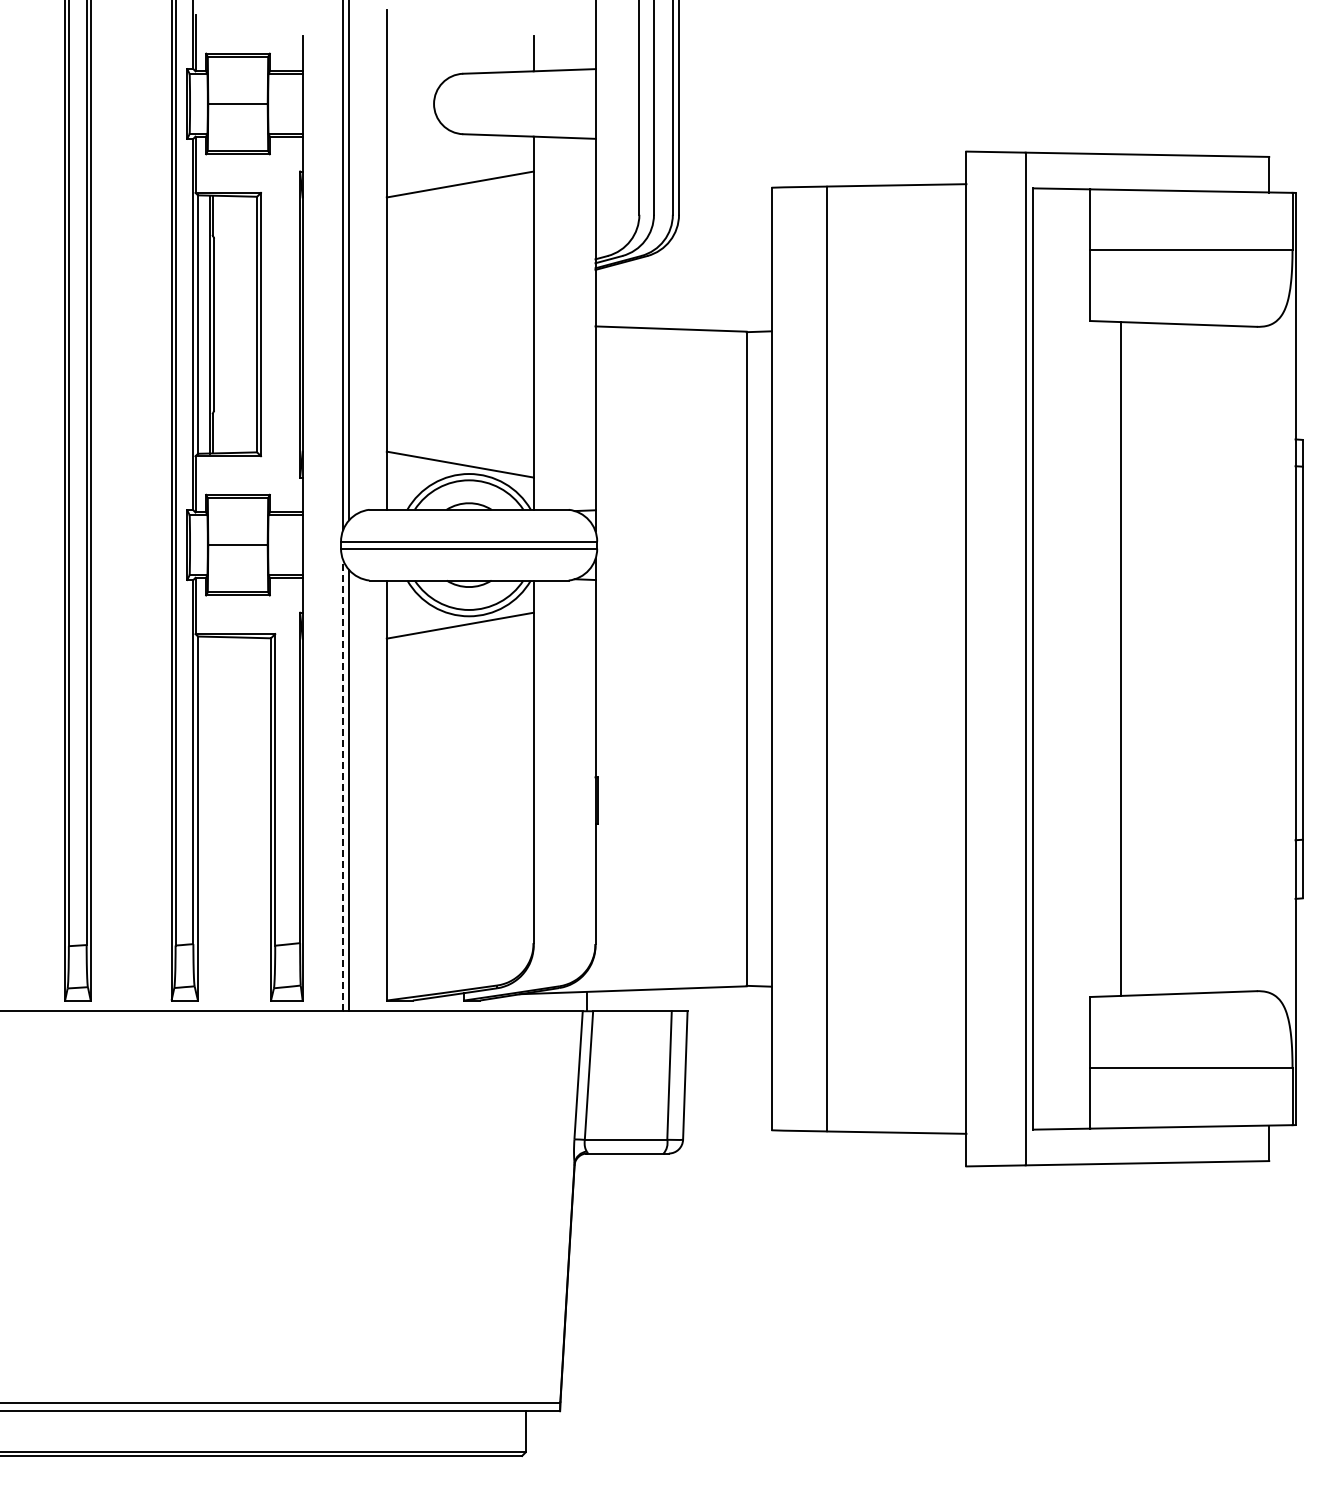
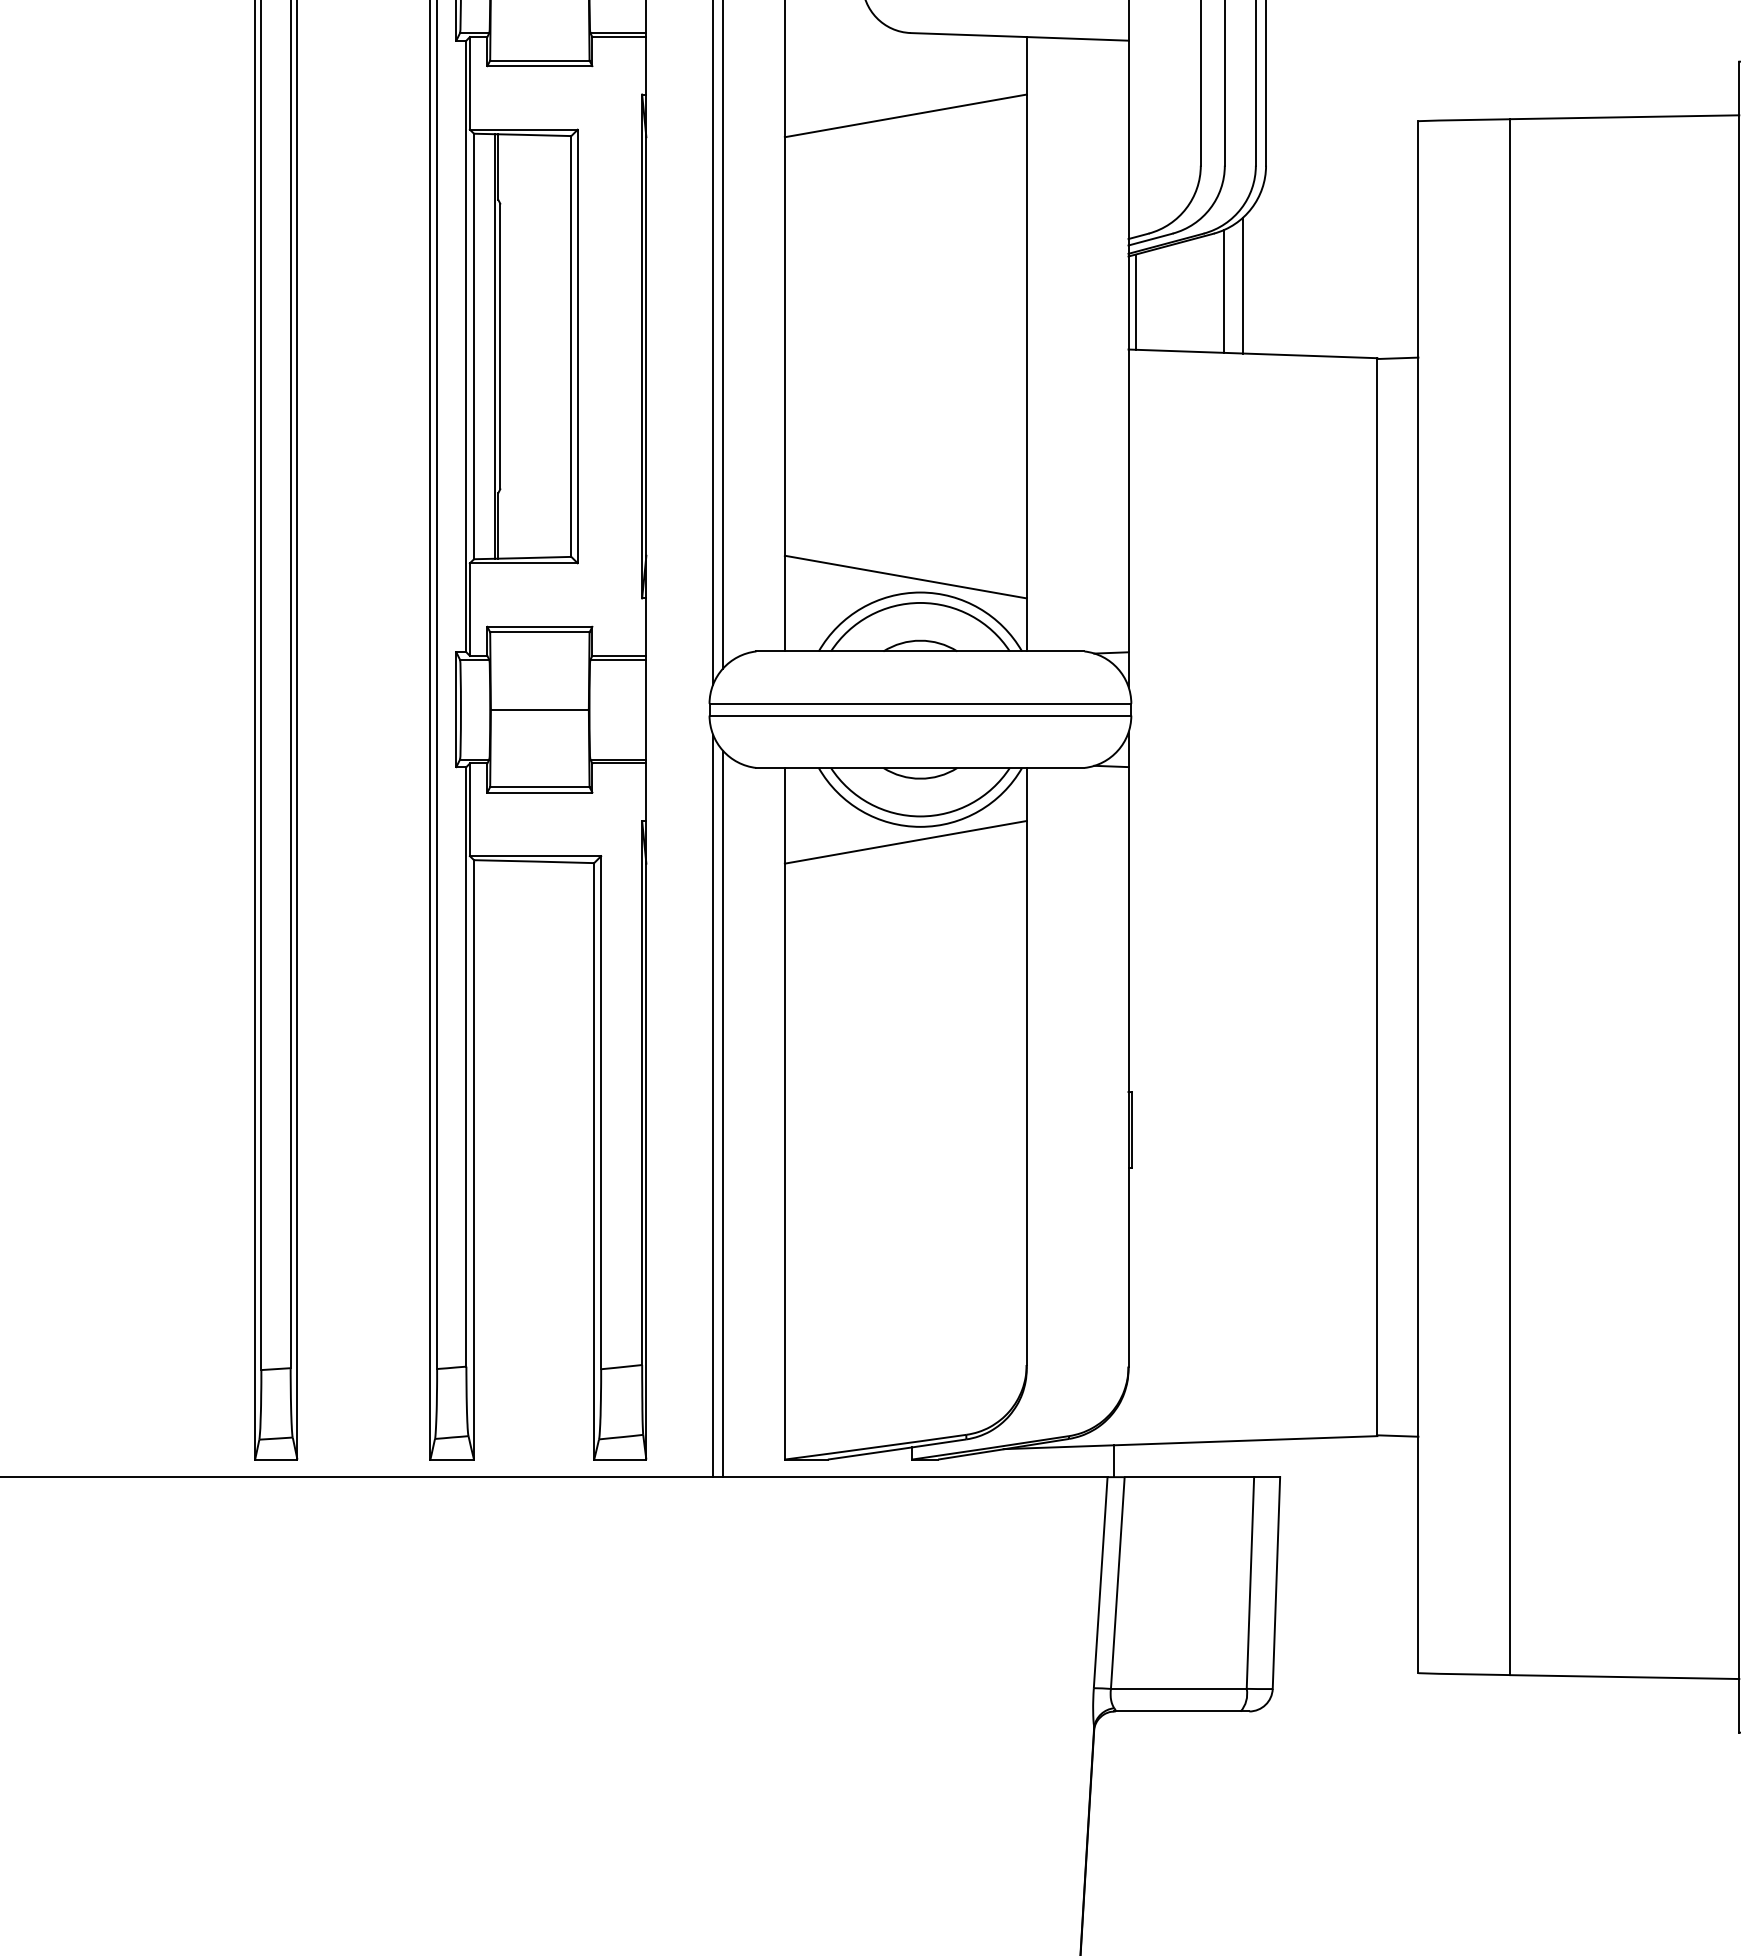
line: (665, 287) -> (1243, 285), added
line: (653, 290) -> (1224, 290), added
line: (600, 297) -> (1136, 301), added
line: (343, 785) -> (713, 1105), dashed -> solid

